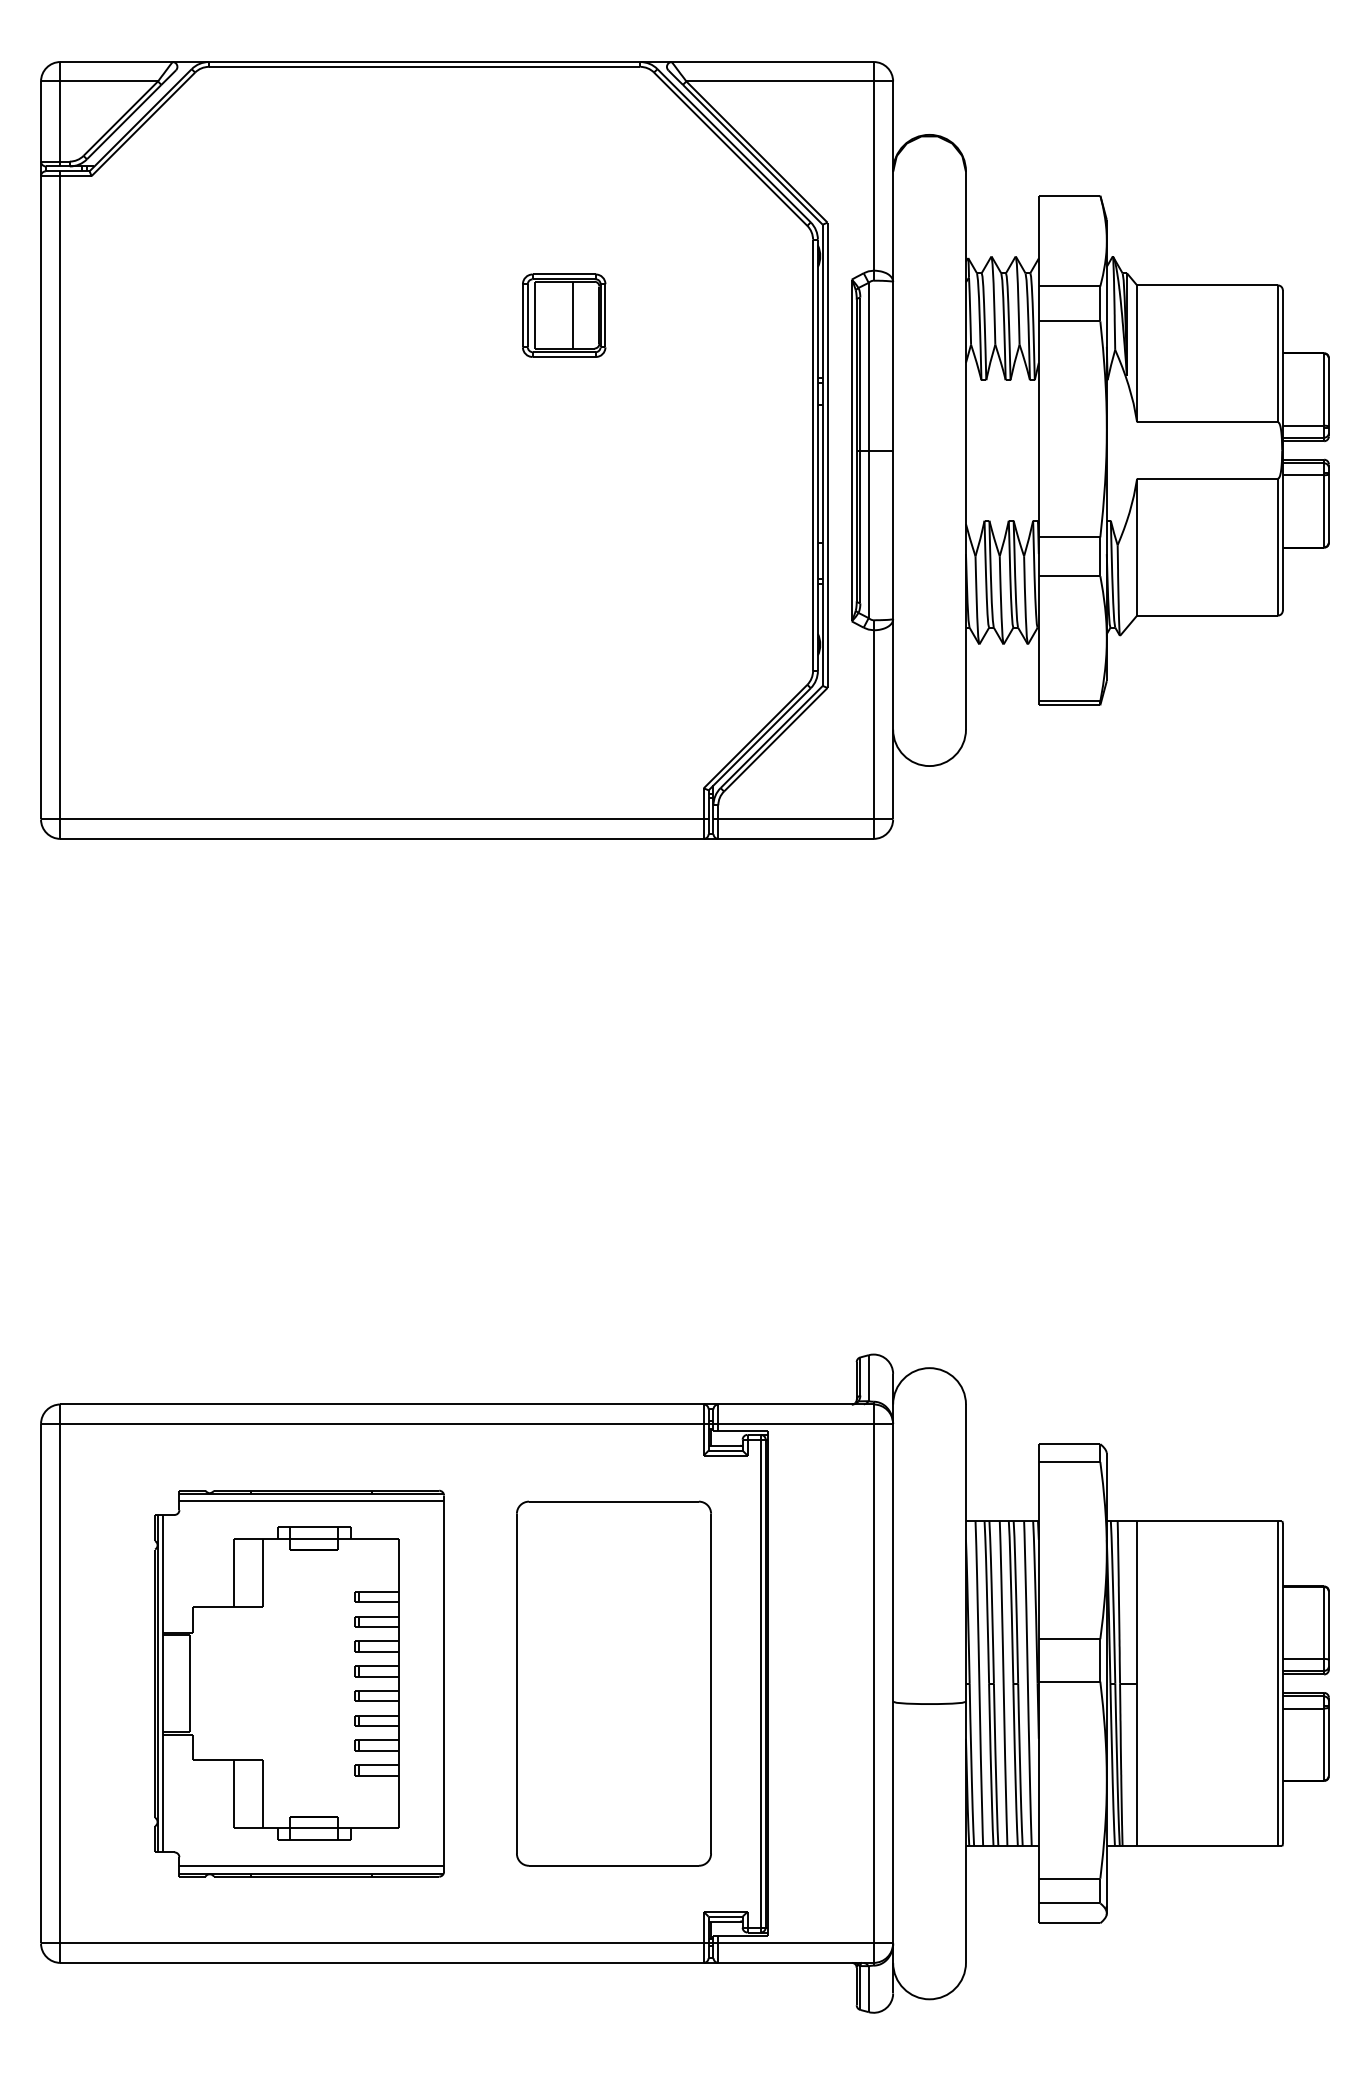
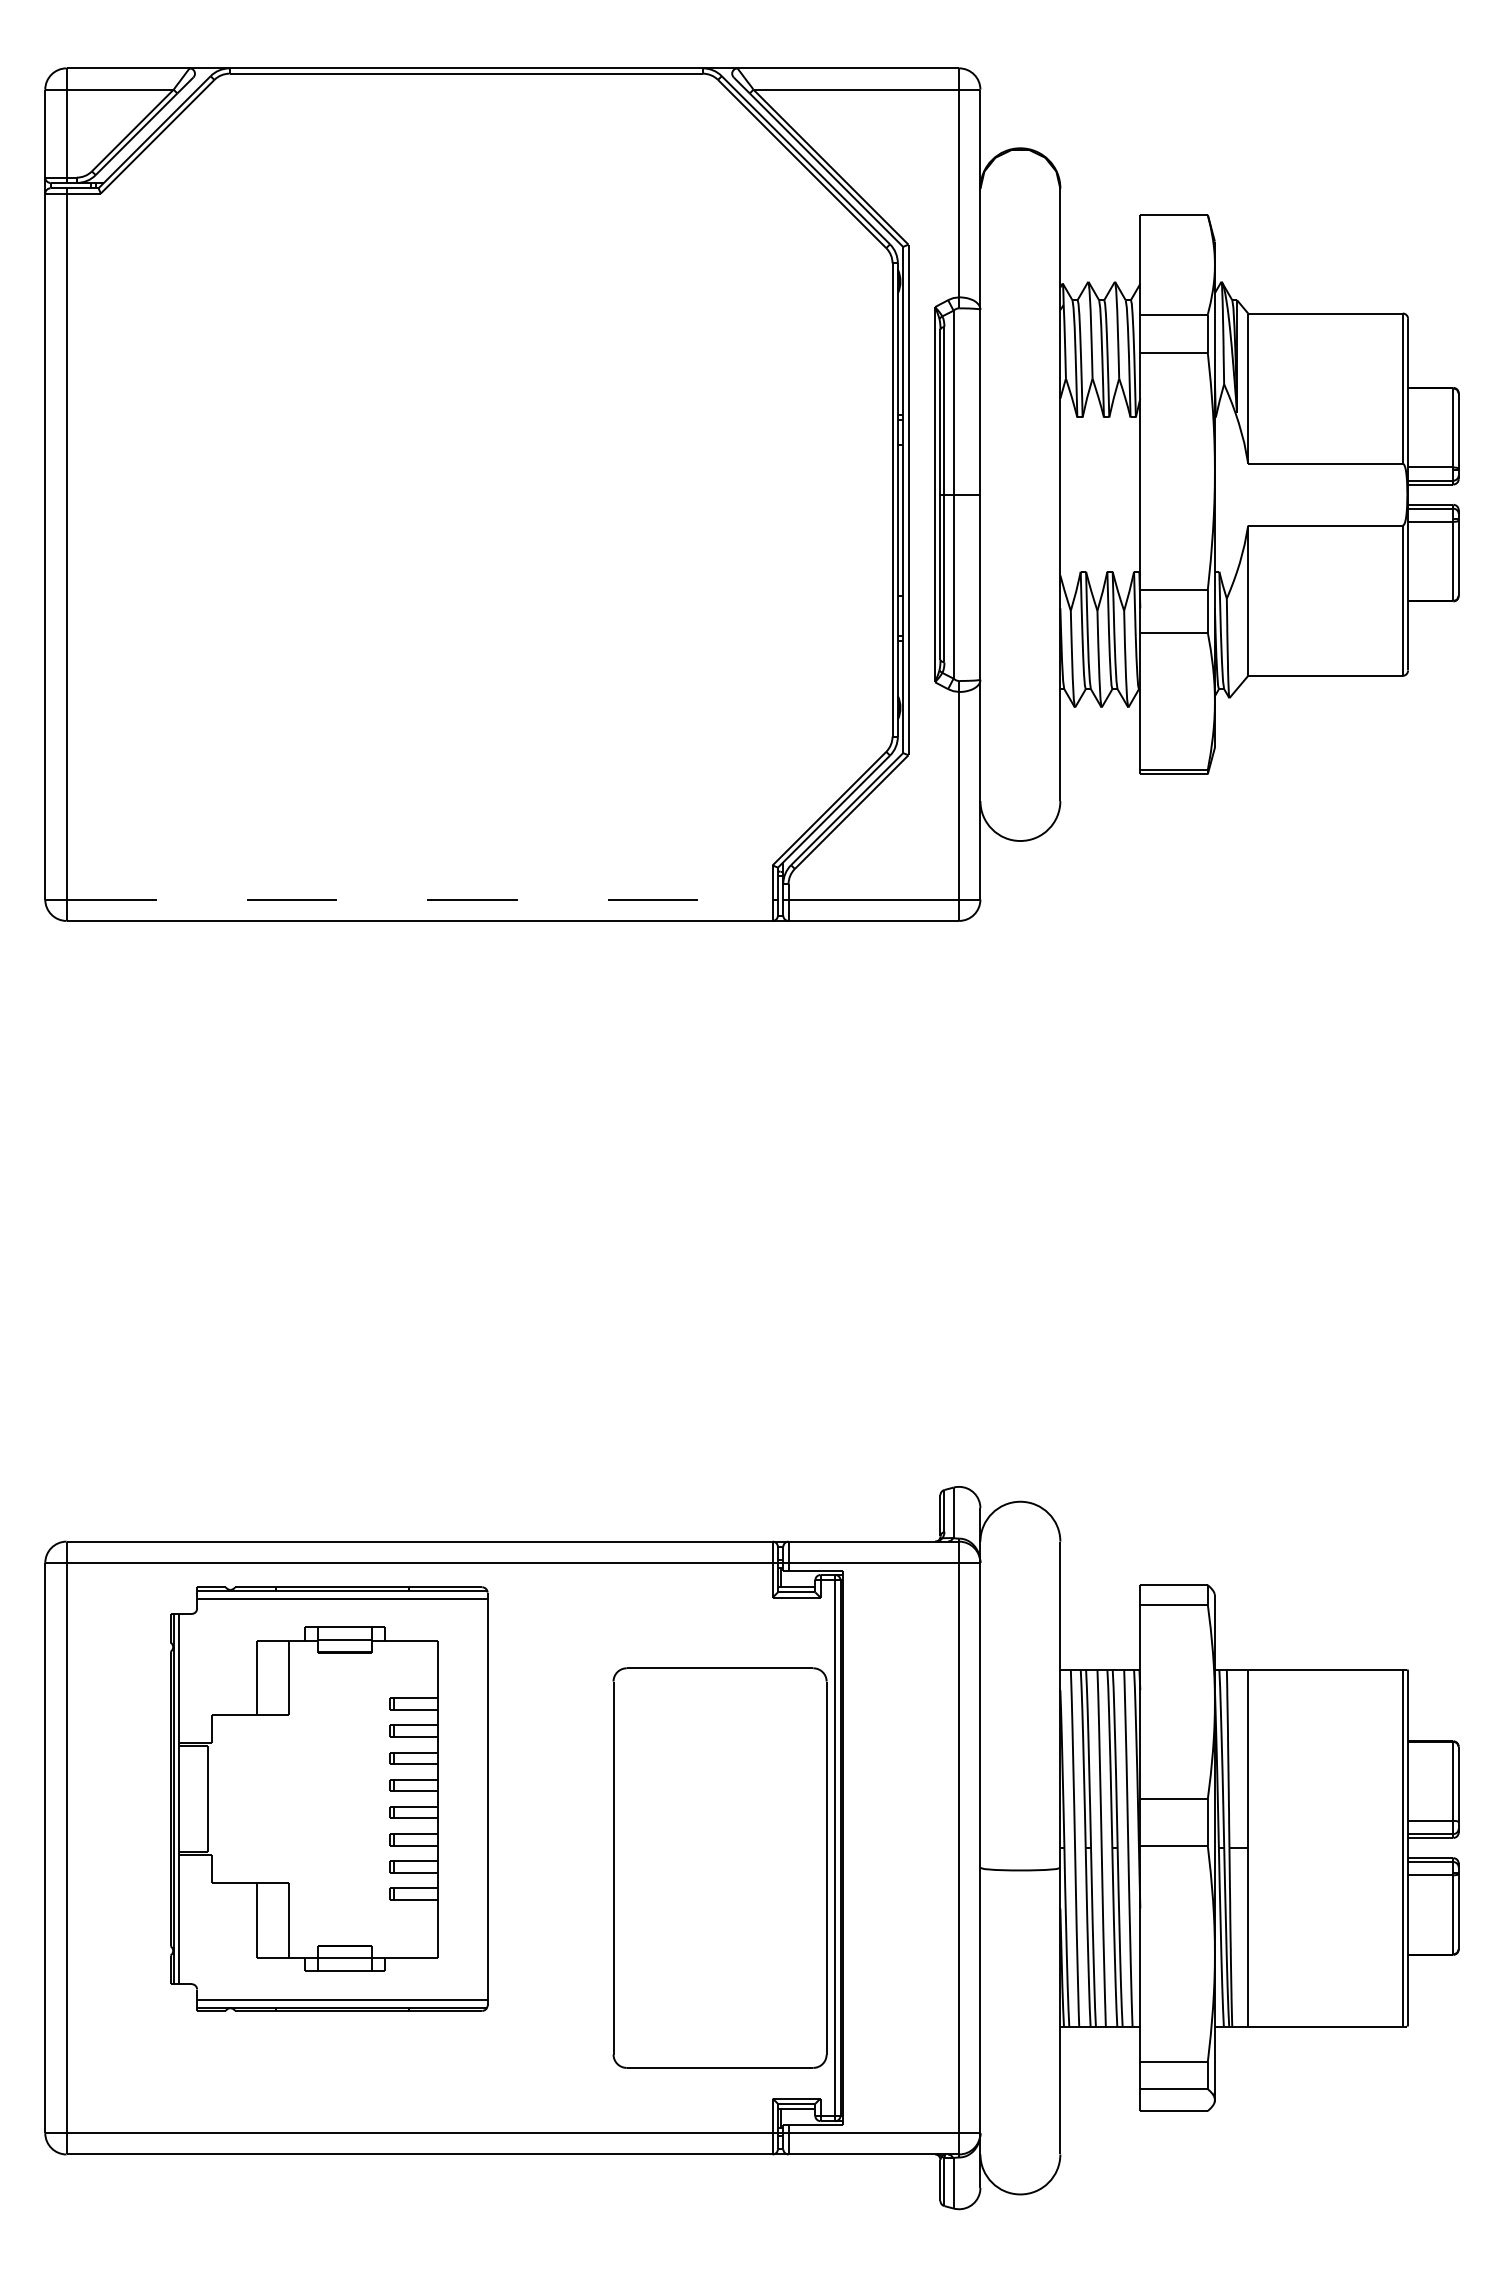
part: (564, 315) -> (619, 346), removed
line: (382, 819) -> (420, 899), solid -> dashed
part: (300, 1683) -> (329, 1798), moved
part: (613, 1683) -> (719, 1867), moved

